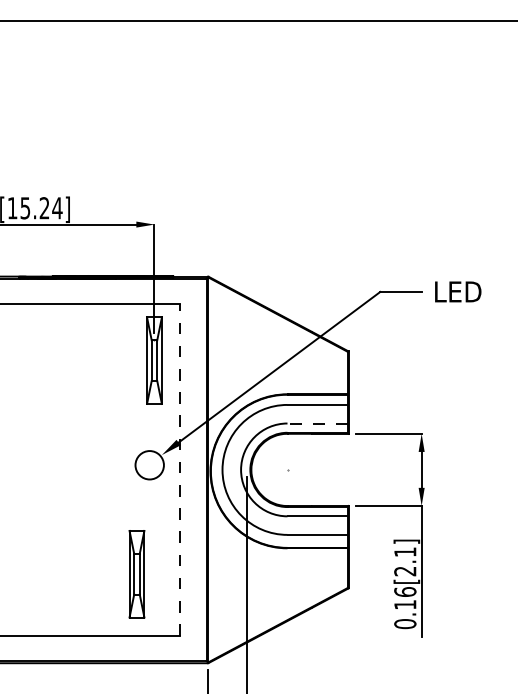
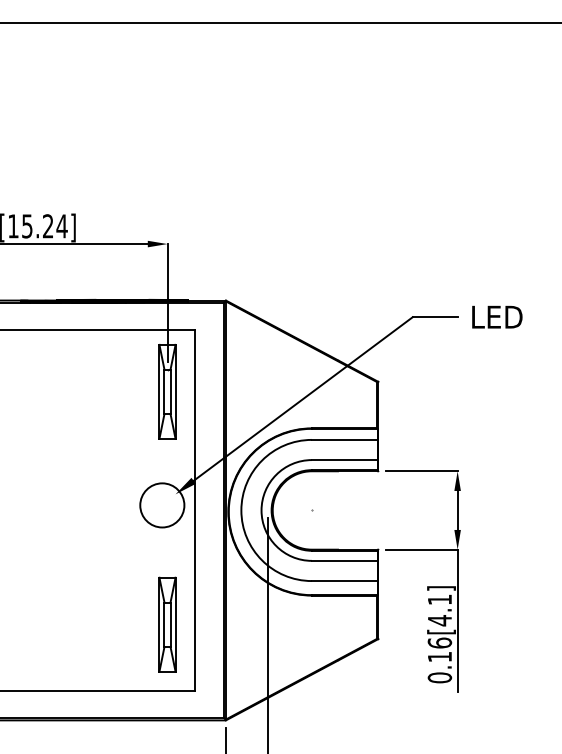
line: (317, 423) -> (344, 460), dashed -> solid
circle: (149, 465) -> (162, 505), size x1.43
line: (179, 469) -> (194, 509), dashed -> solid
text: (404, 571) -> (439, 620), 0.16[2.1] -> 0.16[4.1]
part: (136, 574) -> (167, 624), moved

